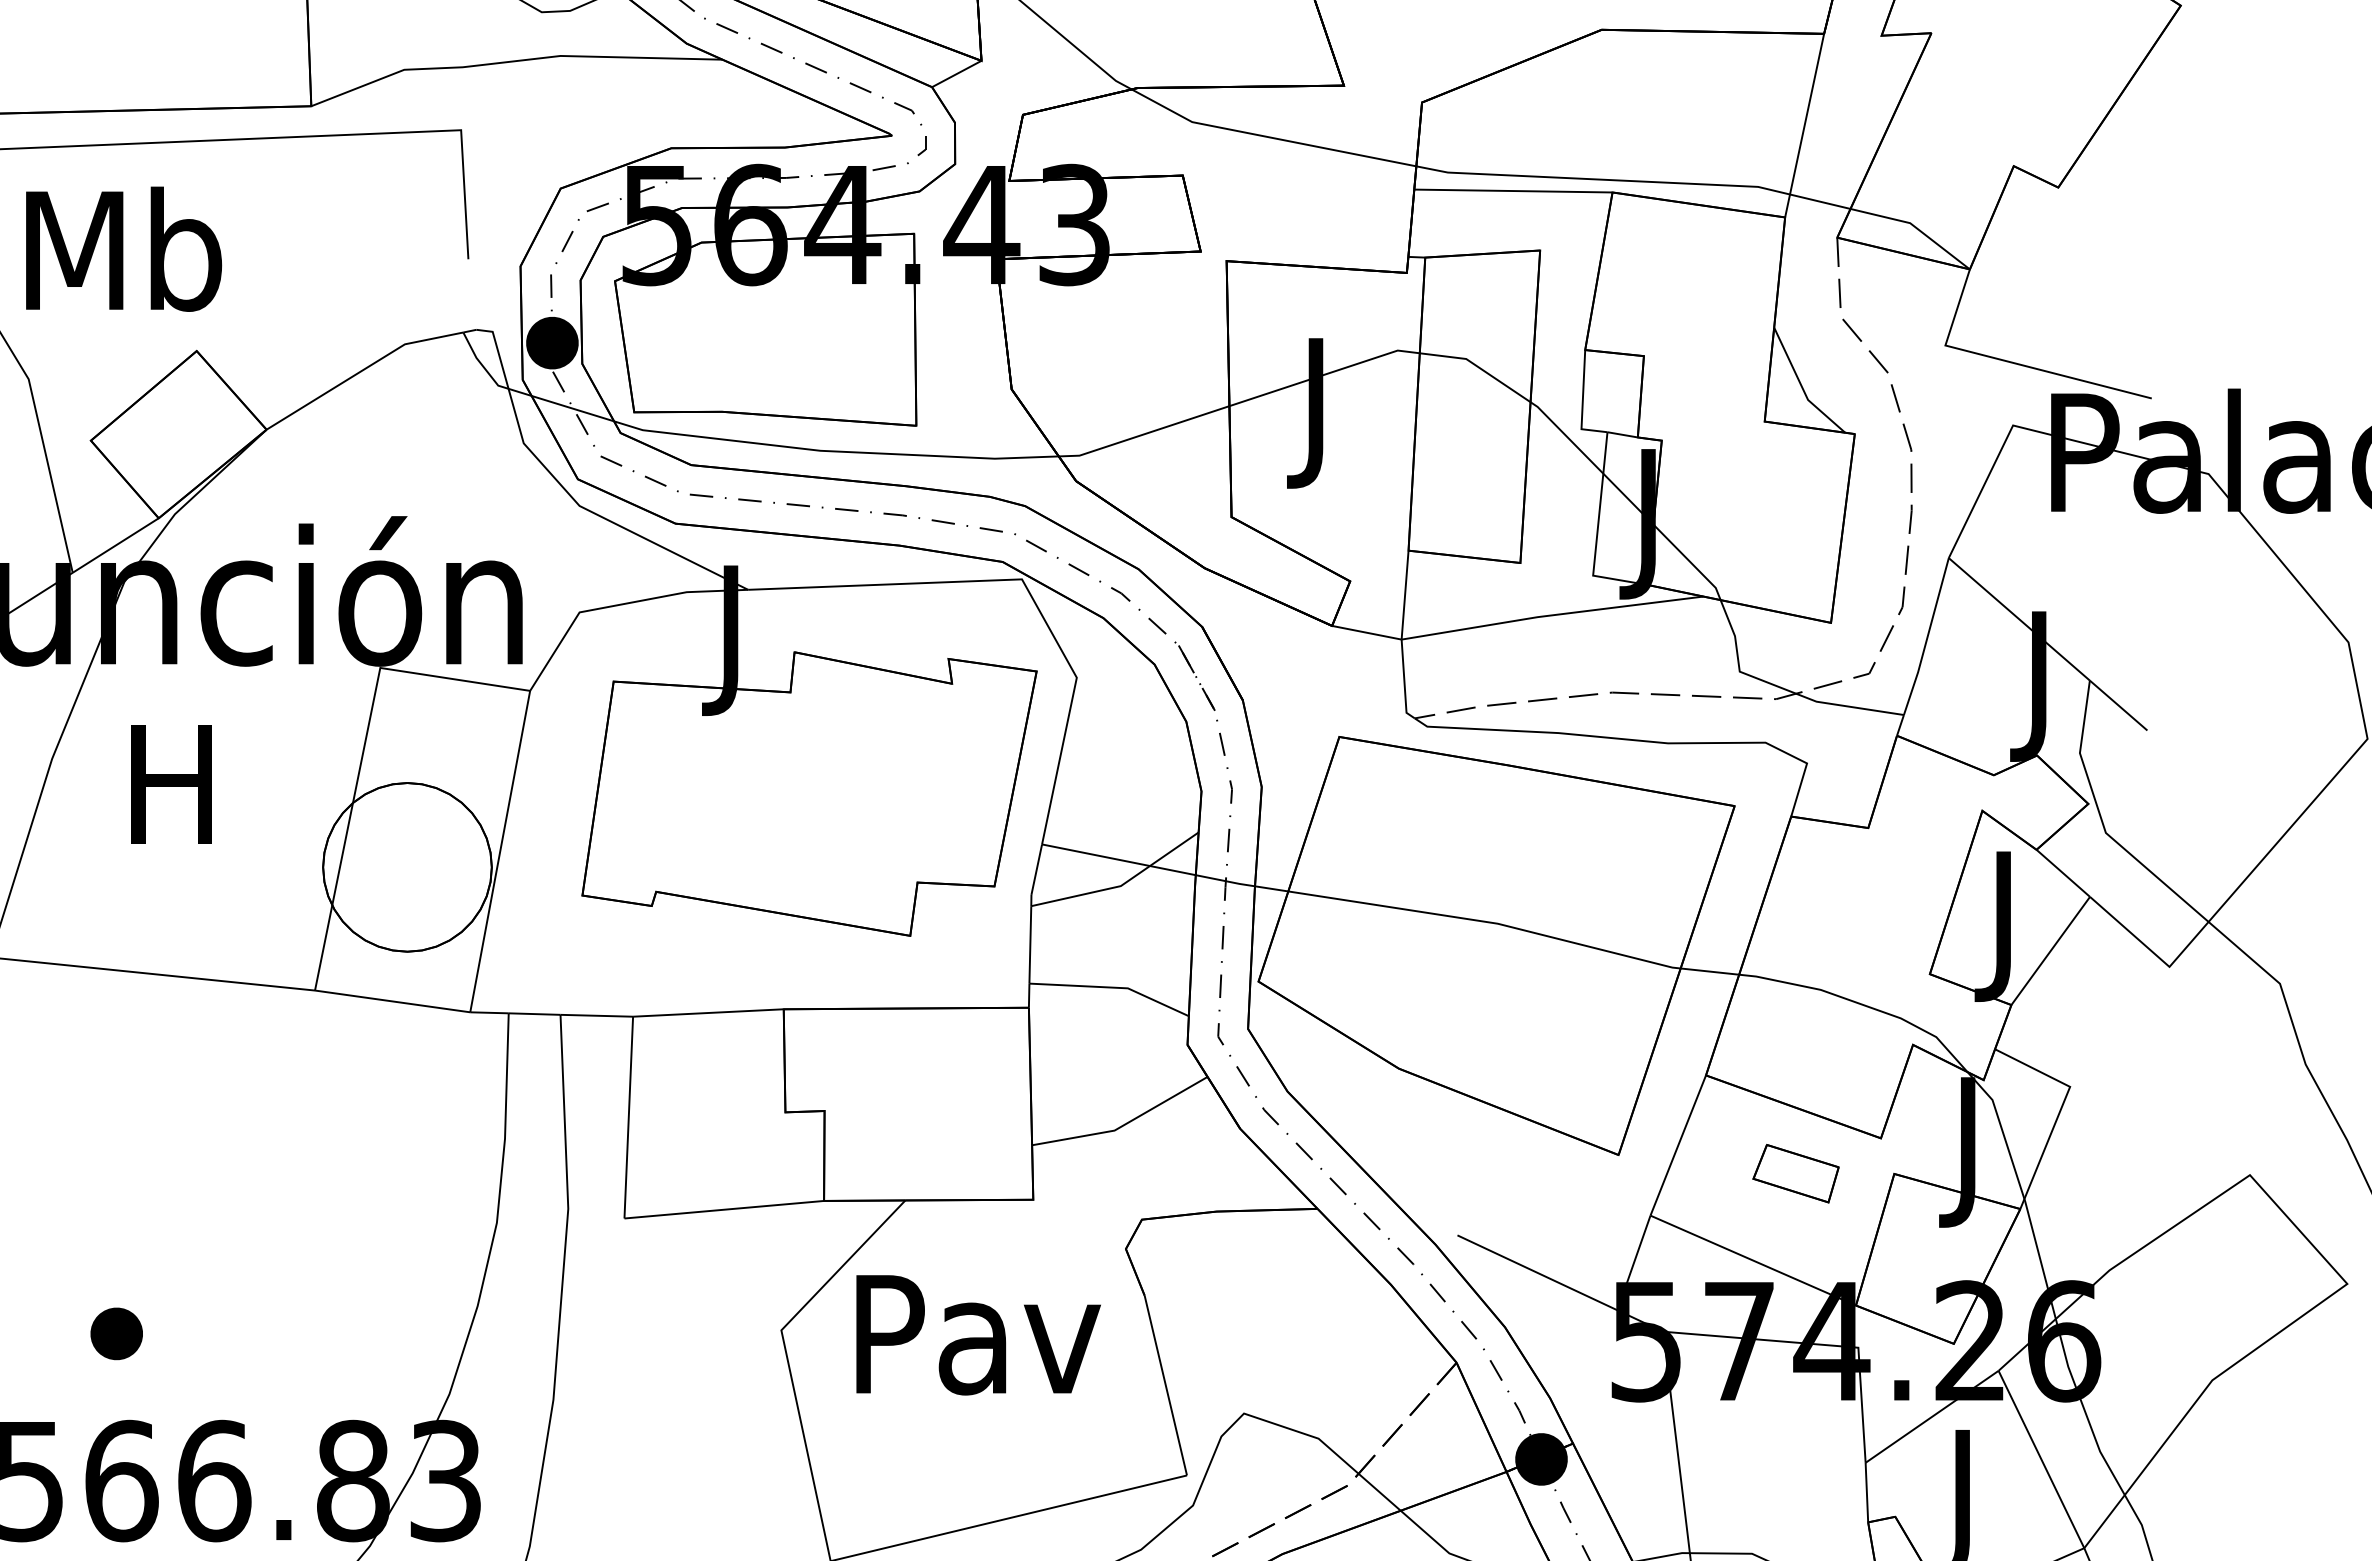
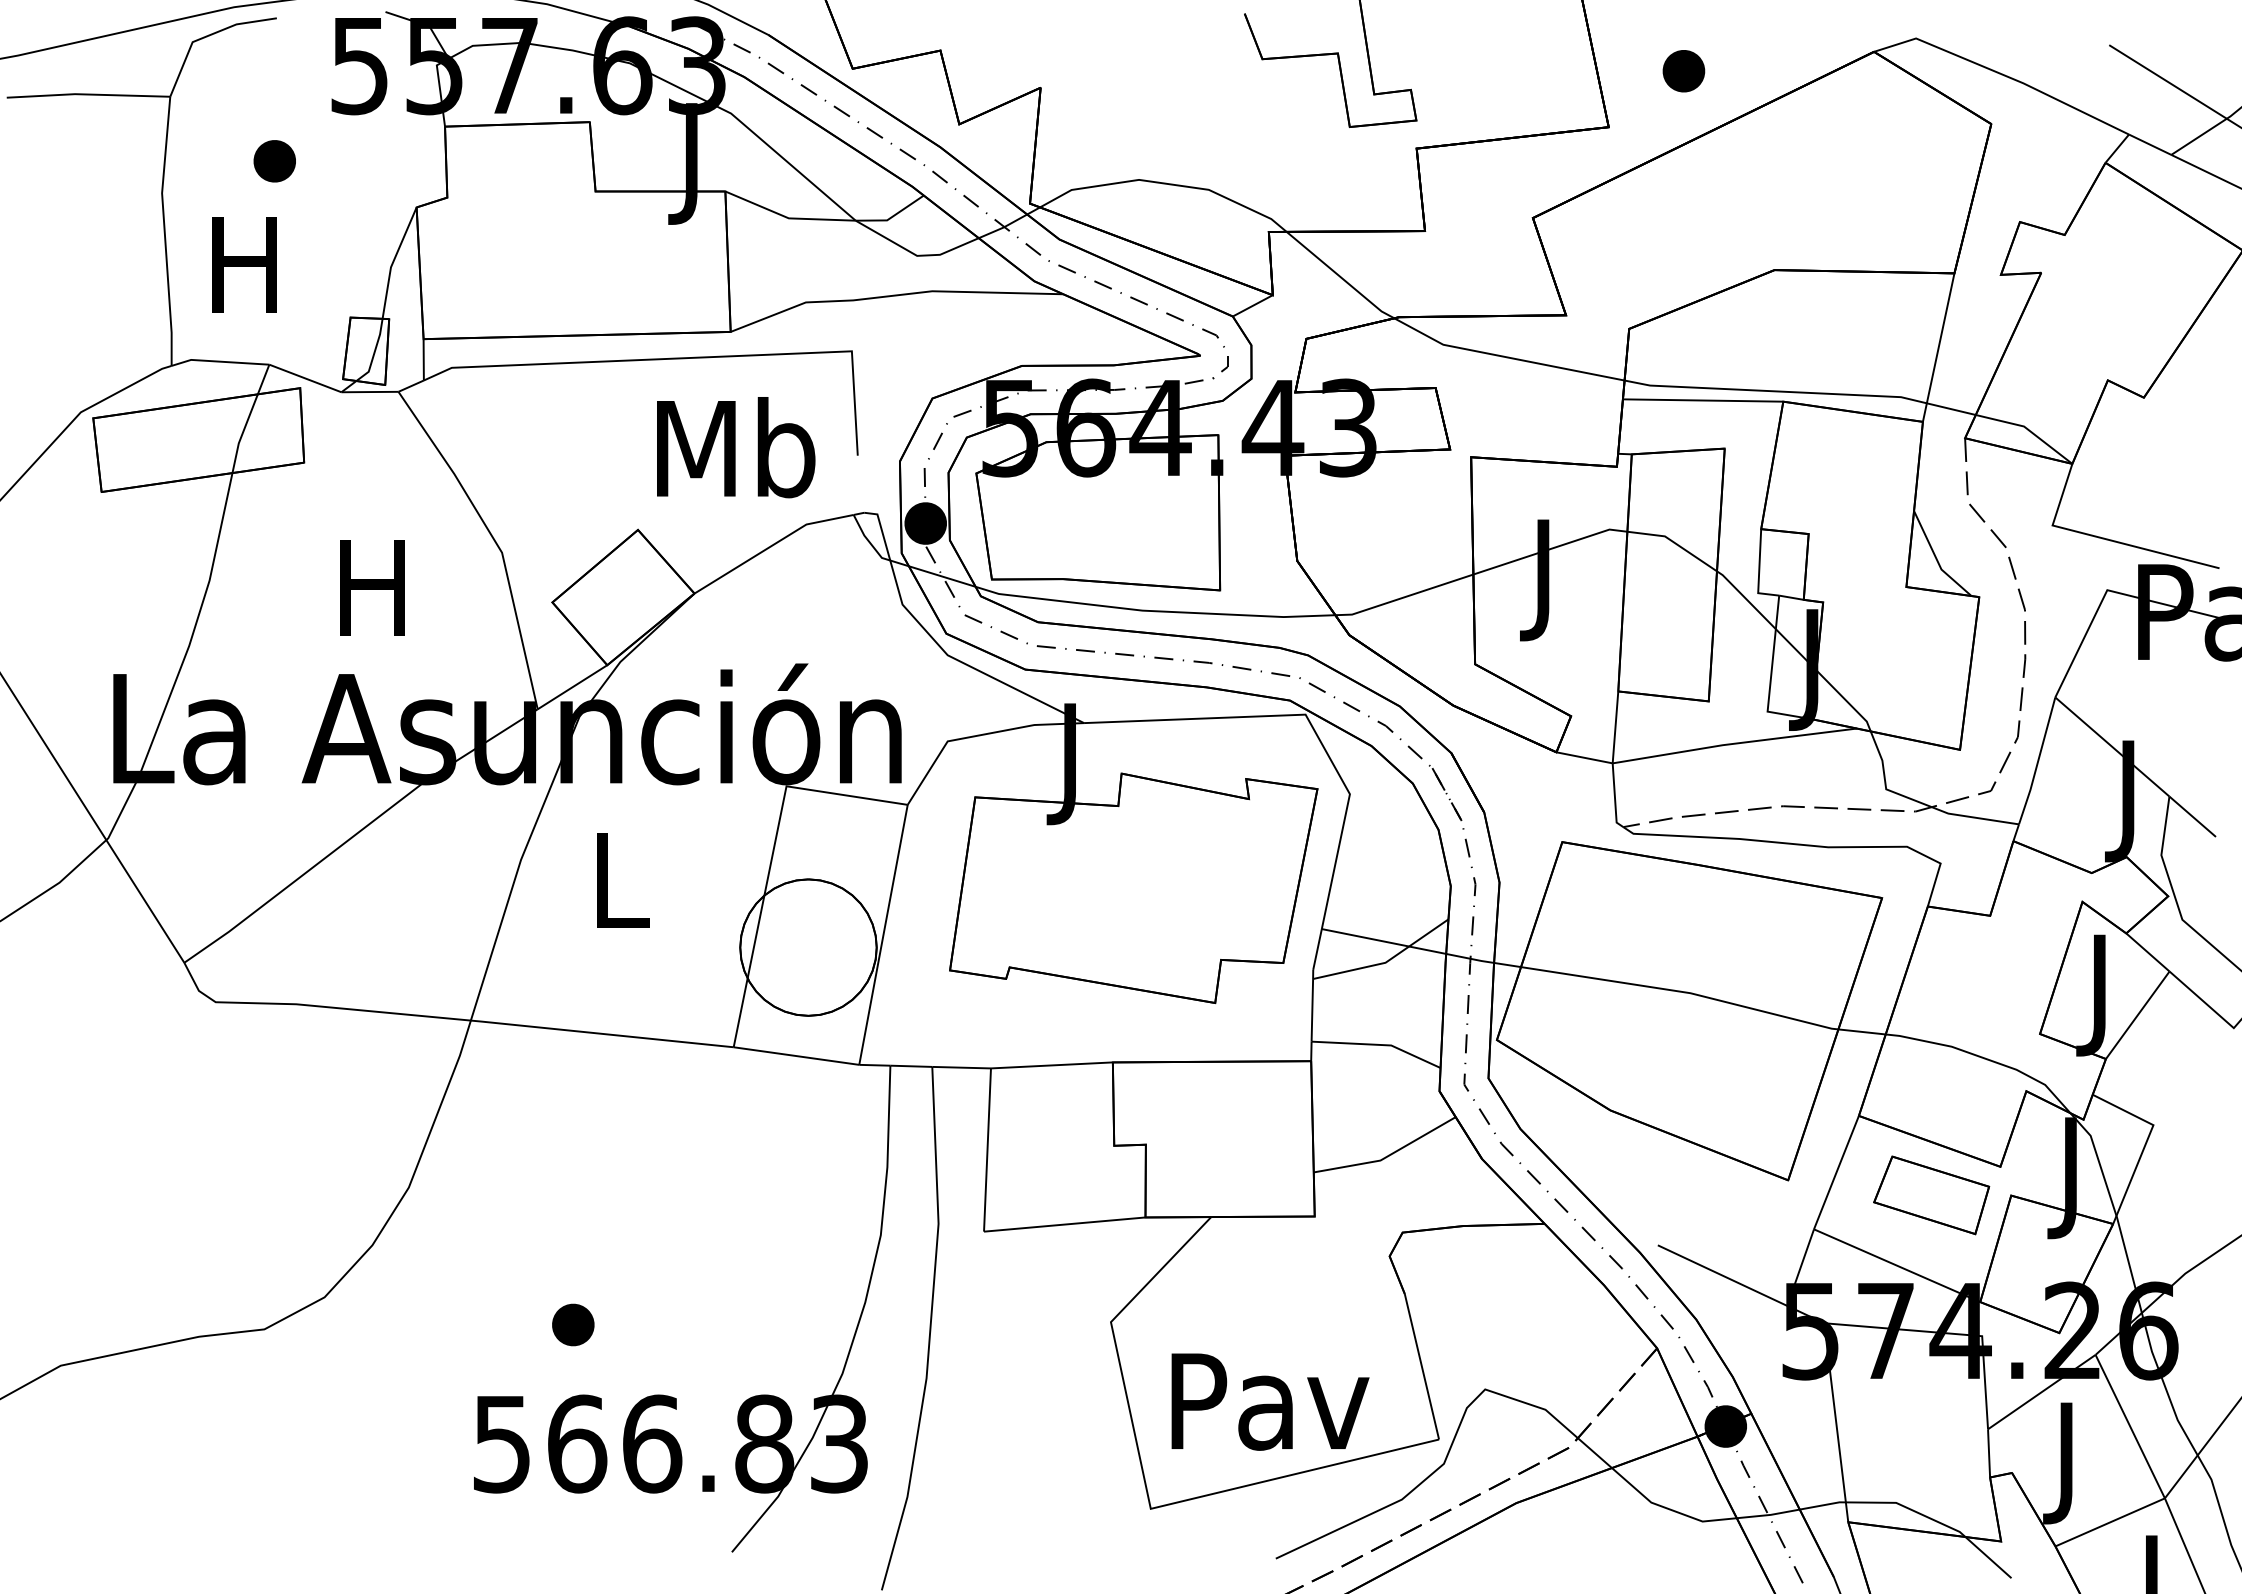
text: (124, 249) -> (736, 447), moved
text: (171, 784) -> (617, 880), H -> L
part: (1795, 1173) -> (1931, 1195), size x1.67
text: (978, 1334) -> (1270, 1401), moved

